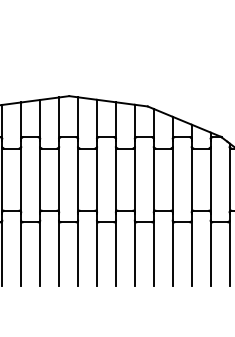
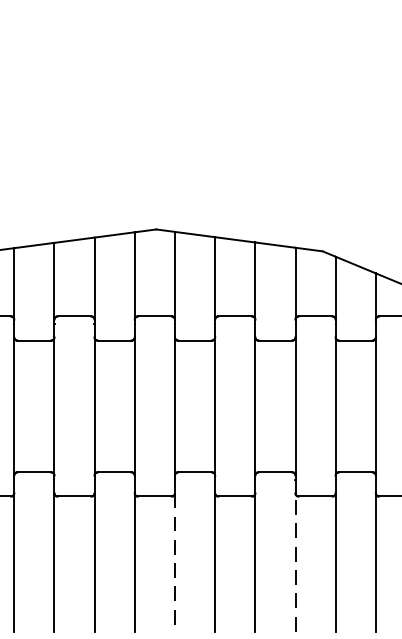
line: (78, 253) -> (175, 562), solid -> dashed
line: (134, 253) -> (294, 562), solid -> dashed

